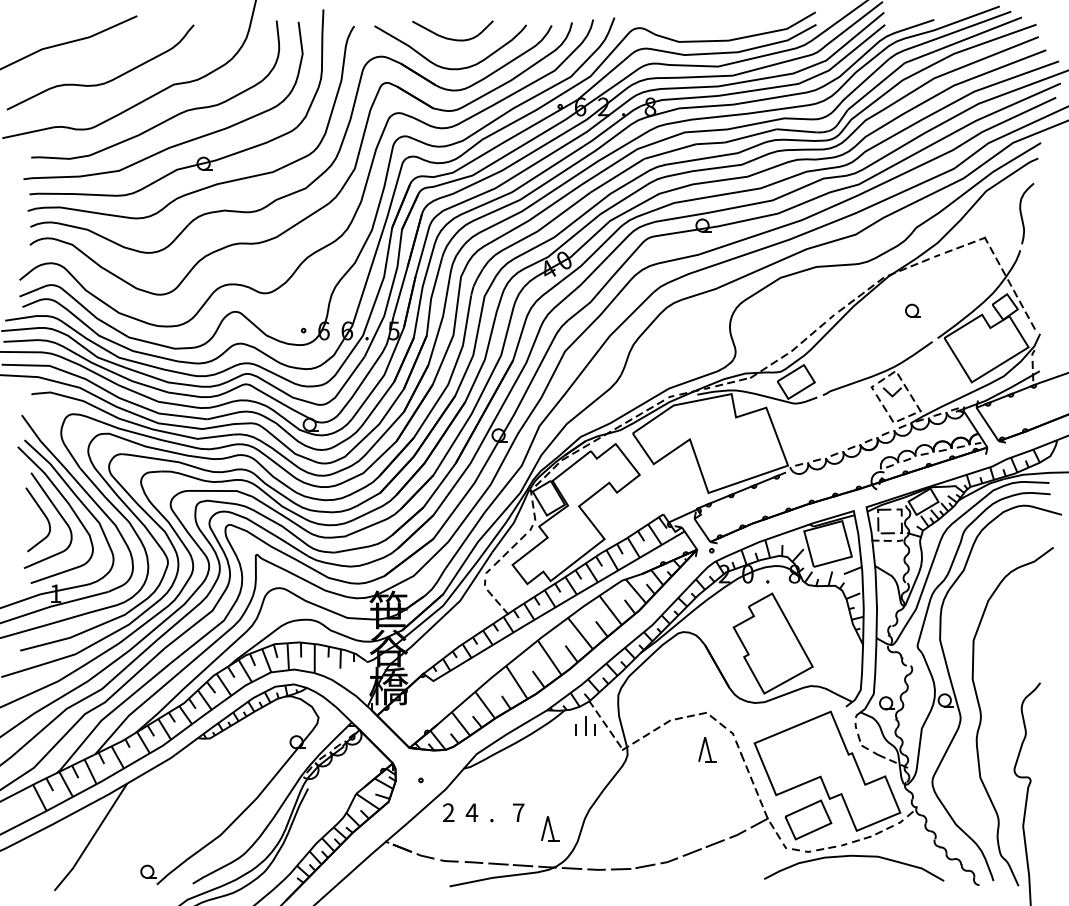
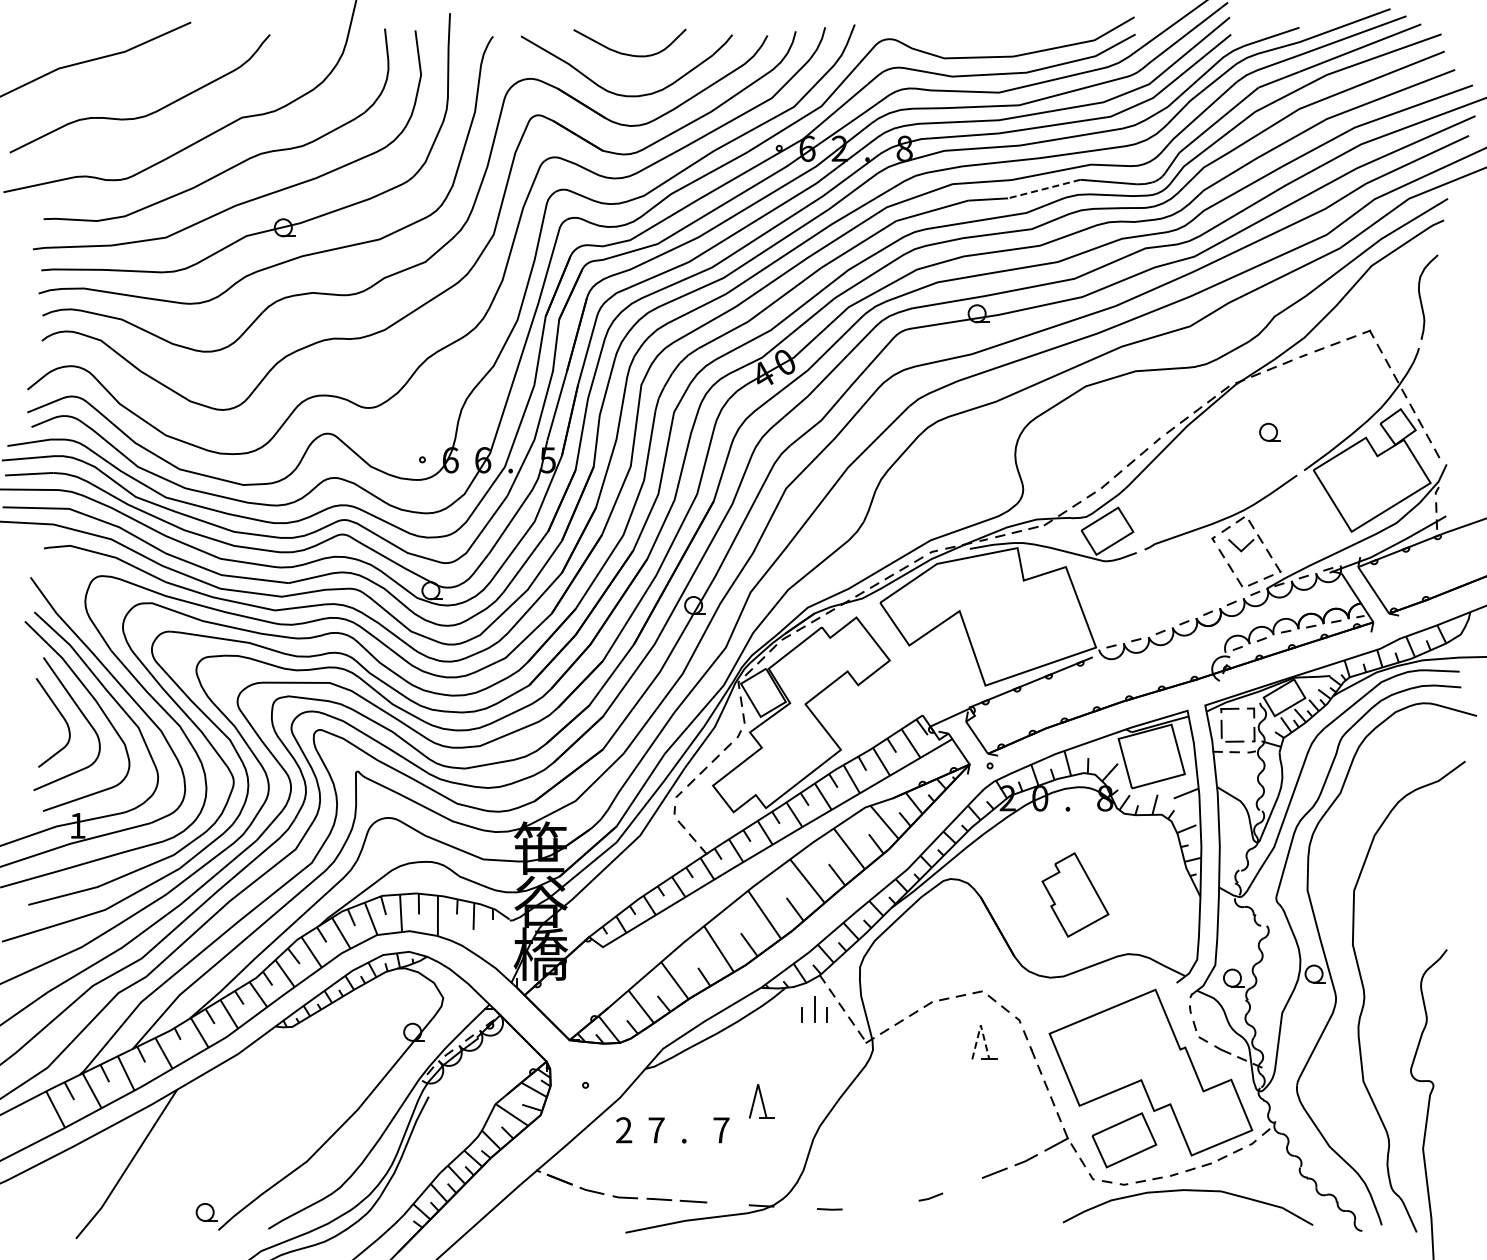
line: (750, 136) -> (1043, 189), solid -> dashed
part: (773, 643) -> (1075, 894), size x0.6
line: (704, 737) -> (980, 1025), solid -> dashed
text: (471, 812) -> (656, 1130), 4 -> 7
part: (550, 828) -> (761, 1101), moved
line: (691, 852) -> (962, 1185), removed
line: (522, 865) -> (727, 1203), removed
line: (645, 866) -> (897, 1204), removed
line: (571, 868) -> (795, 1207), removed
line: (620, 868) -> (863, 1208), removed

